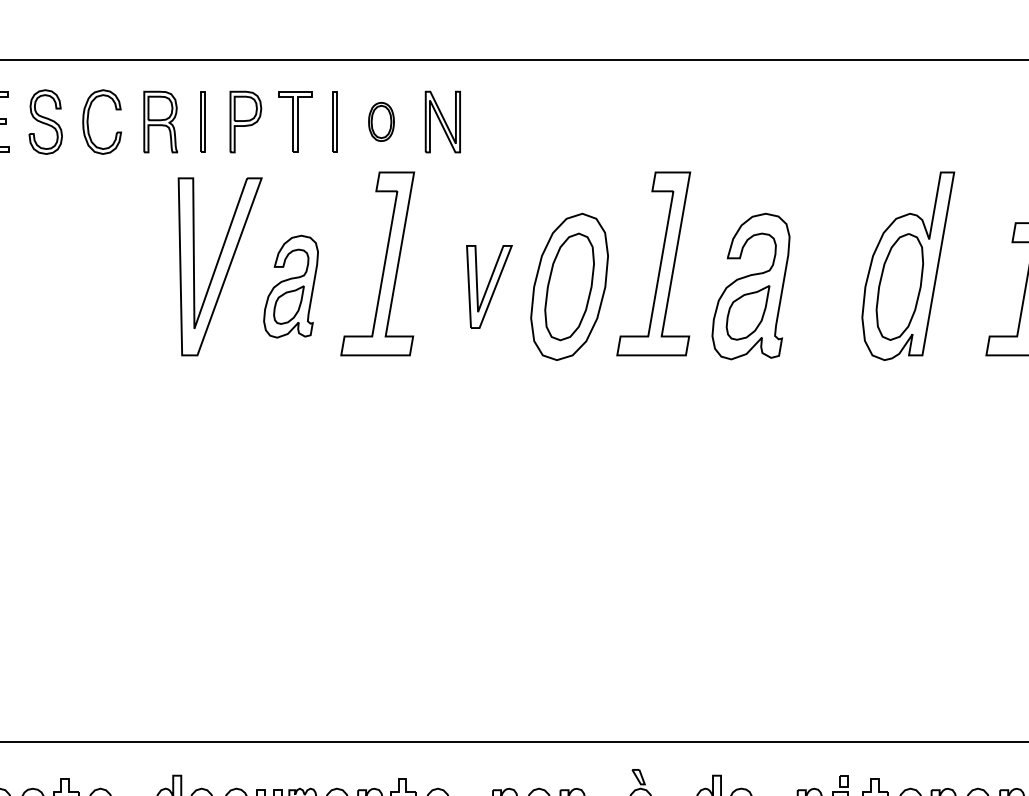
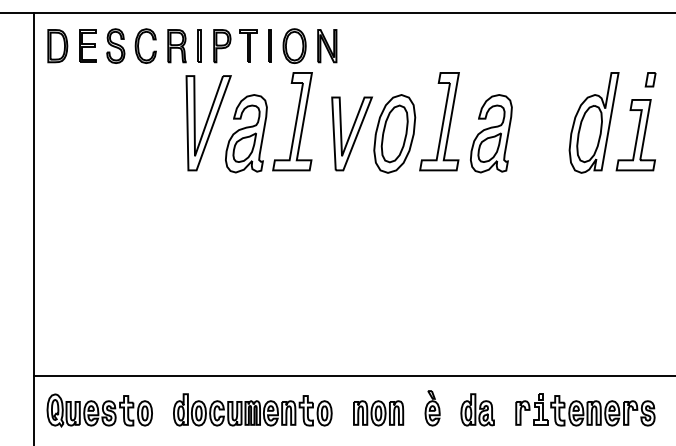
part: (381, 120) -> (294, 45), size x1.67
part: (907, 265) -> (593, 122), moved
part: (291, 286) -> (246, 133), size x1.43
part: (488, 286) -> (351, 133), size x1.67

